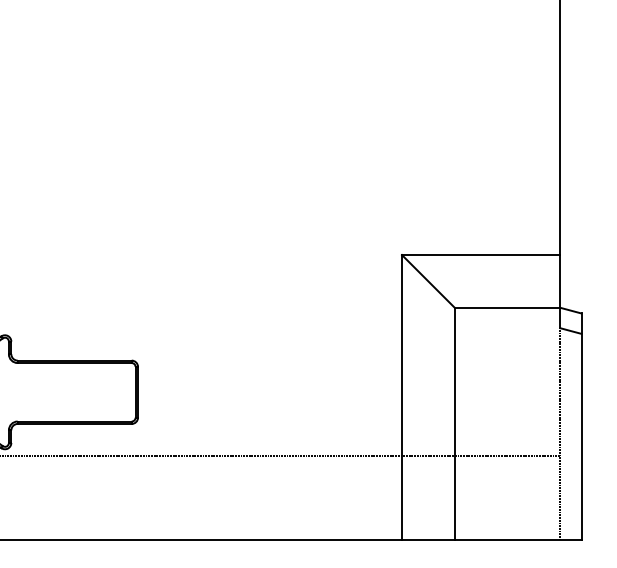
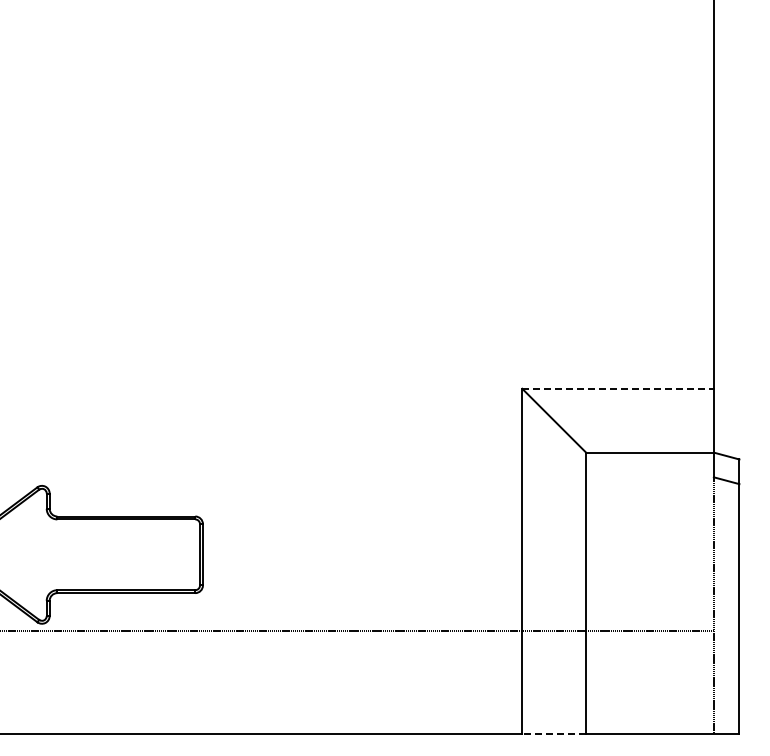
line: (481, 254) -> (618, 388), solid -> dashed
line: (428, 539) -> (554, 733), solid -> dashed

